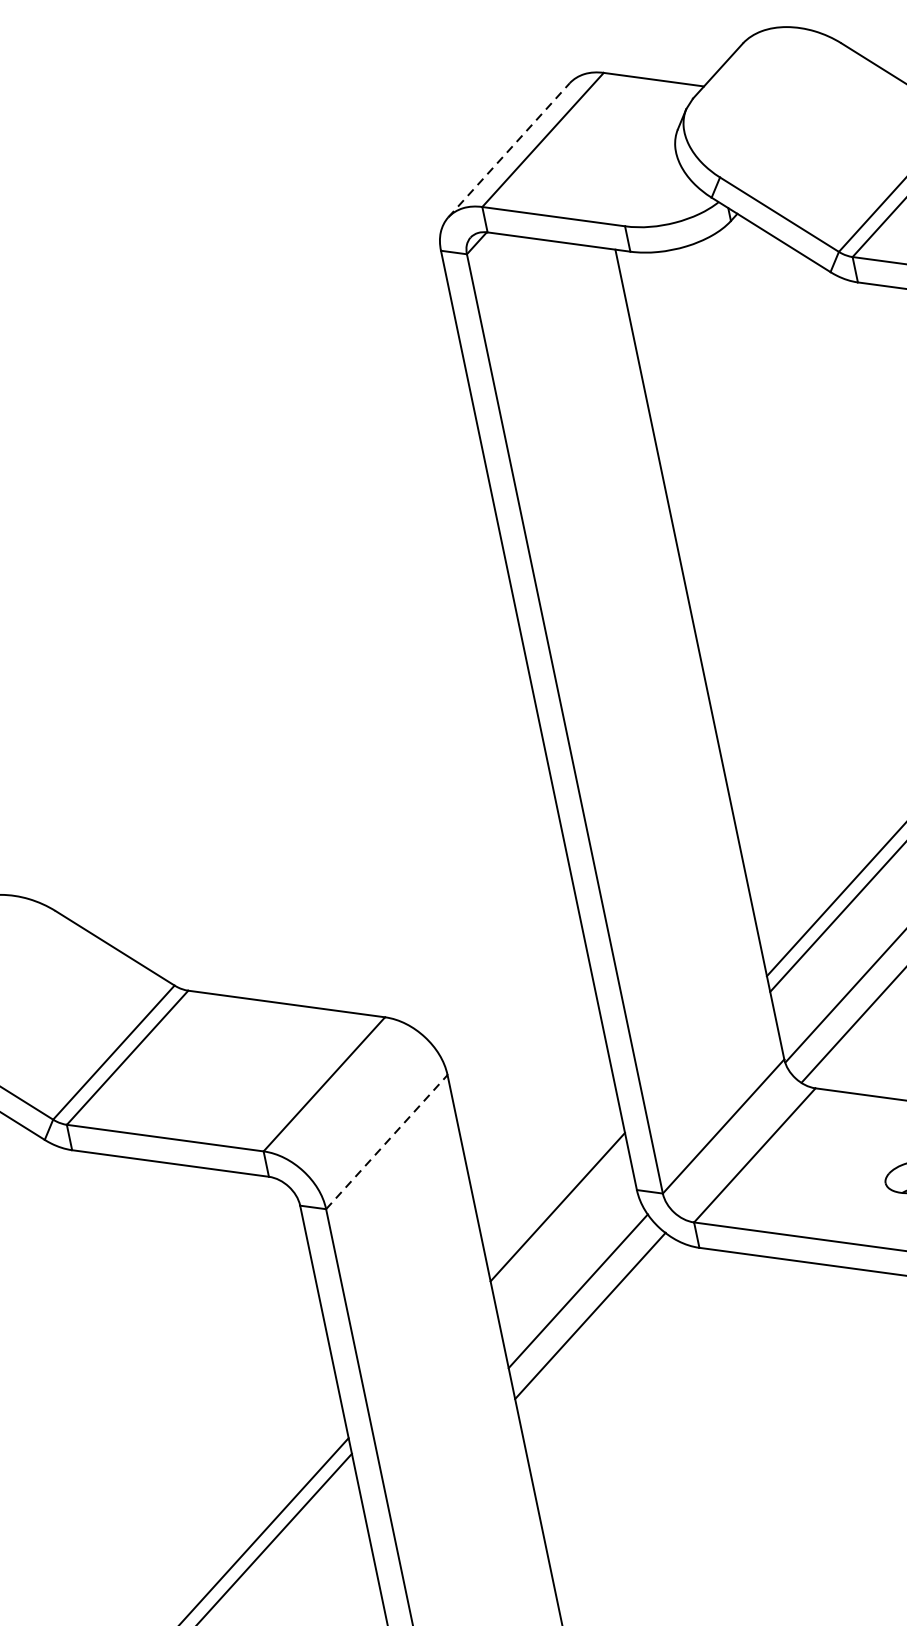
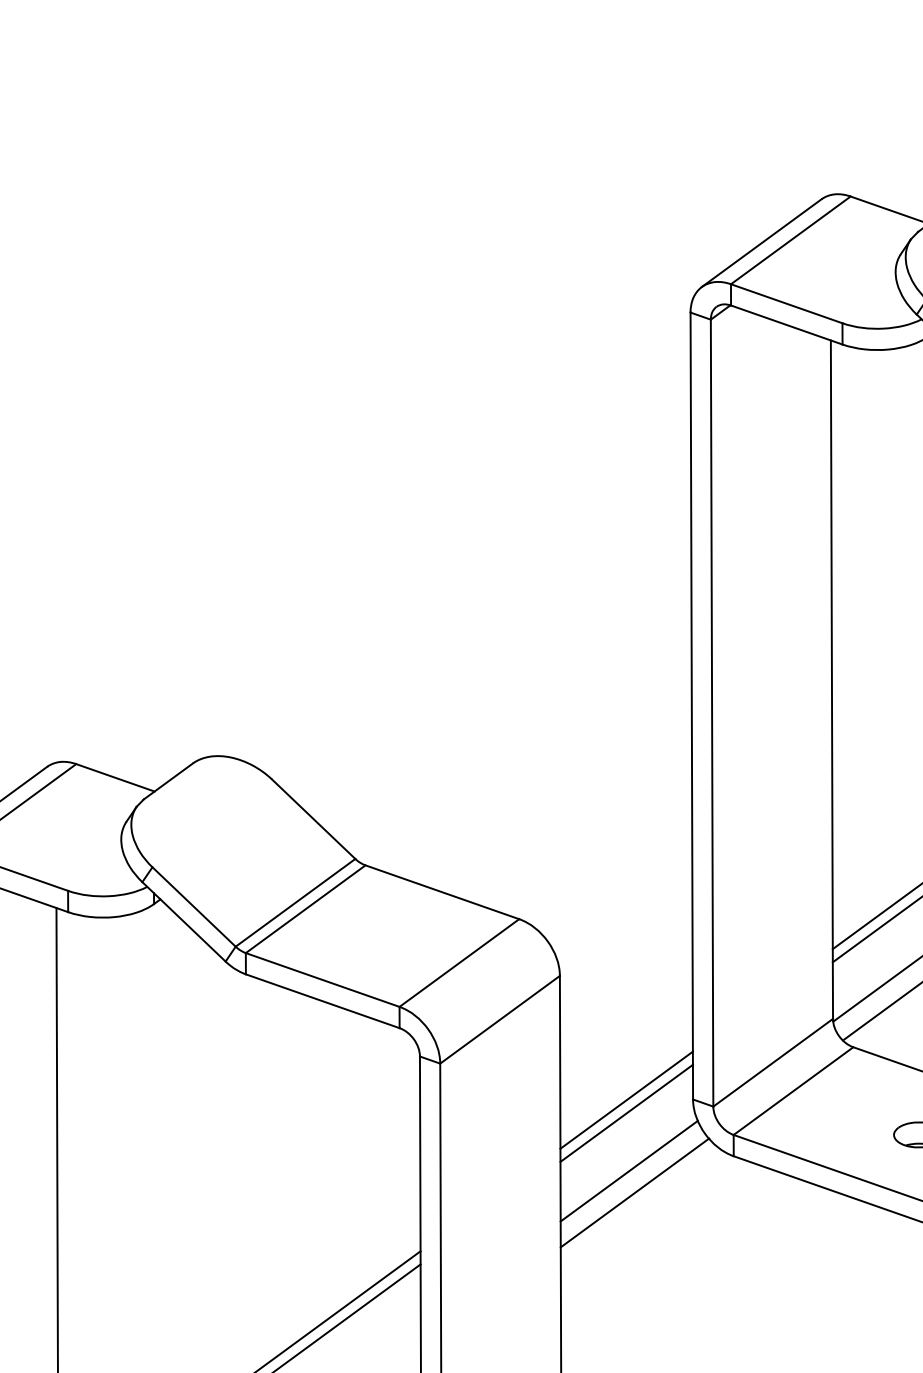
line: (509, 149) -> (762, 242), dashed -> solid
line: (387, 1141) -> (500, 1019), dashed -> solid
line: (560, 1221) -> (626, 1112), added

